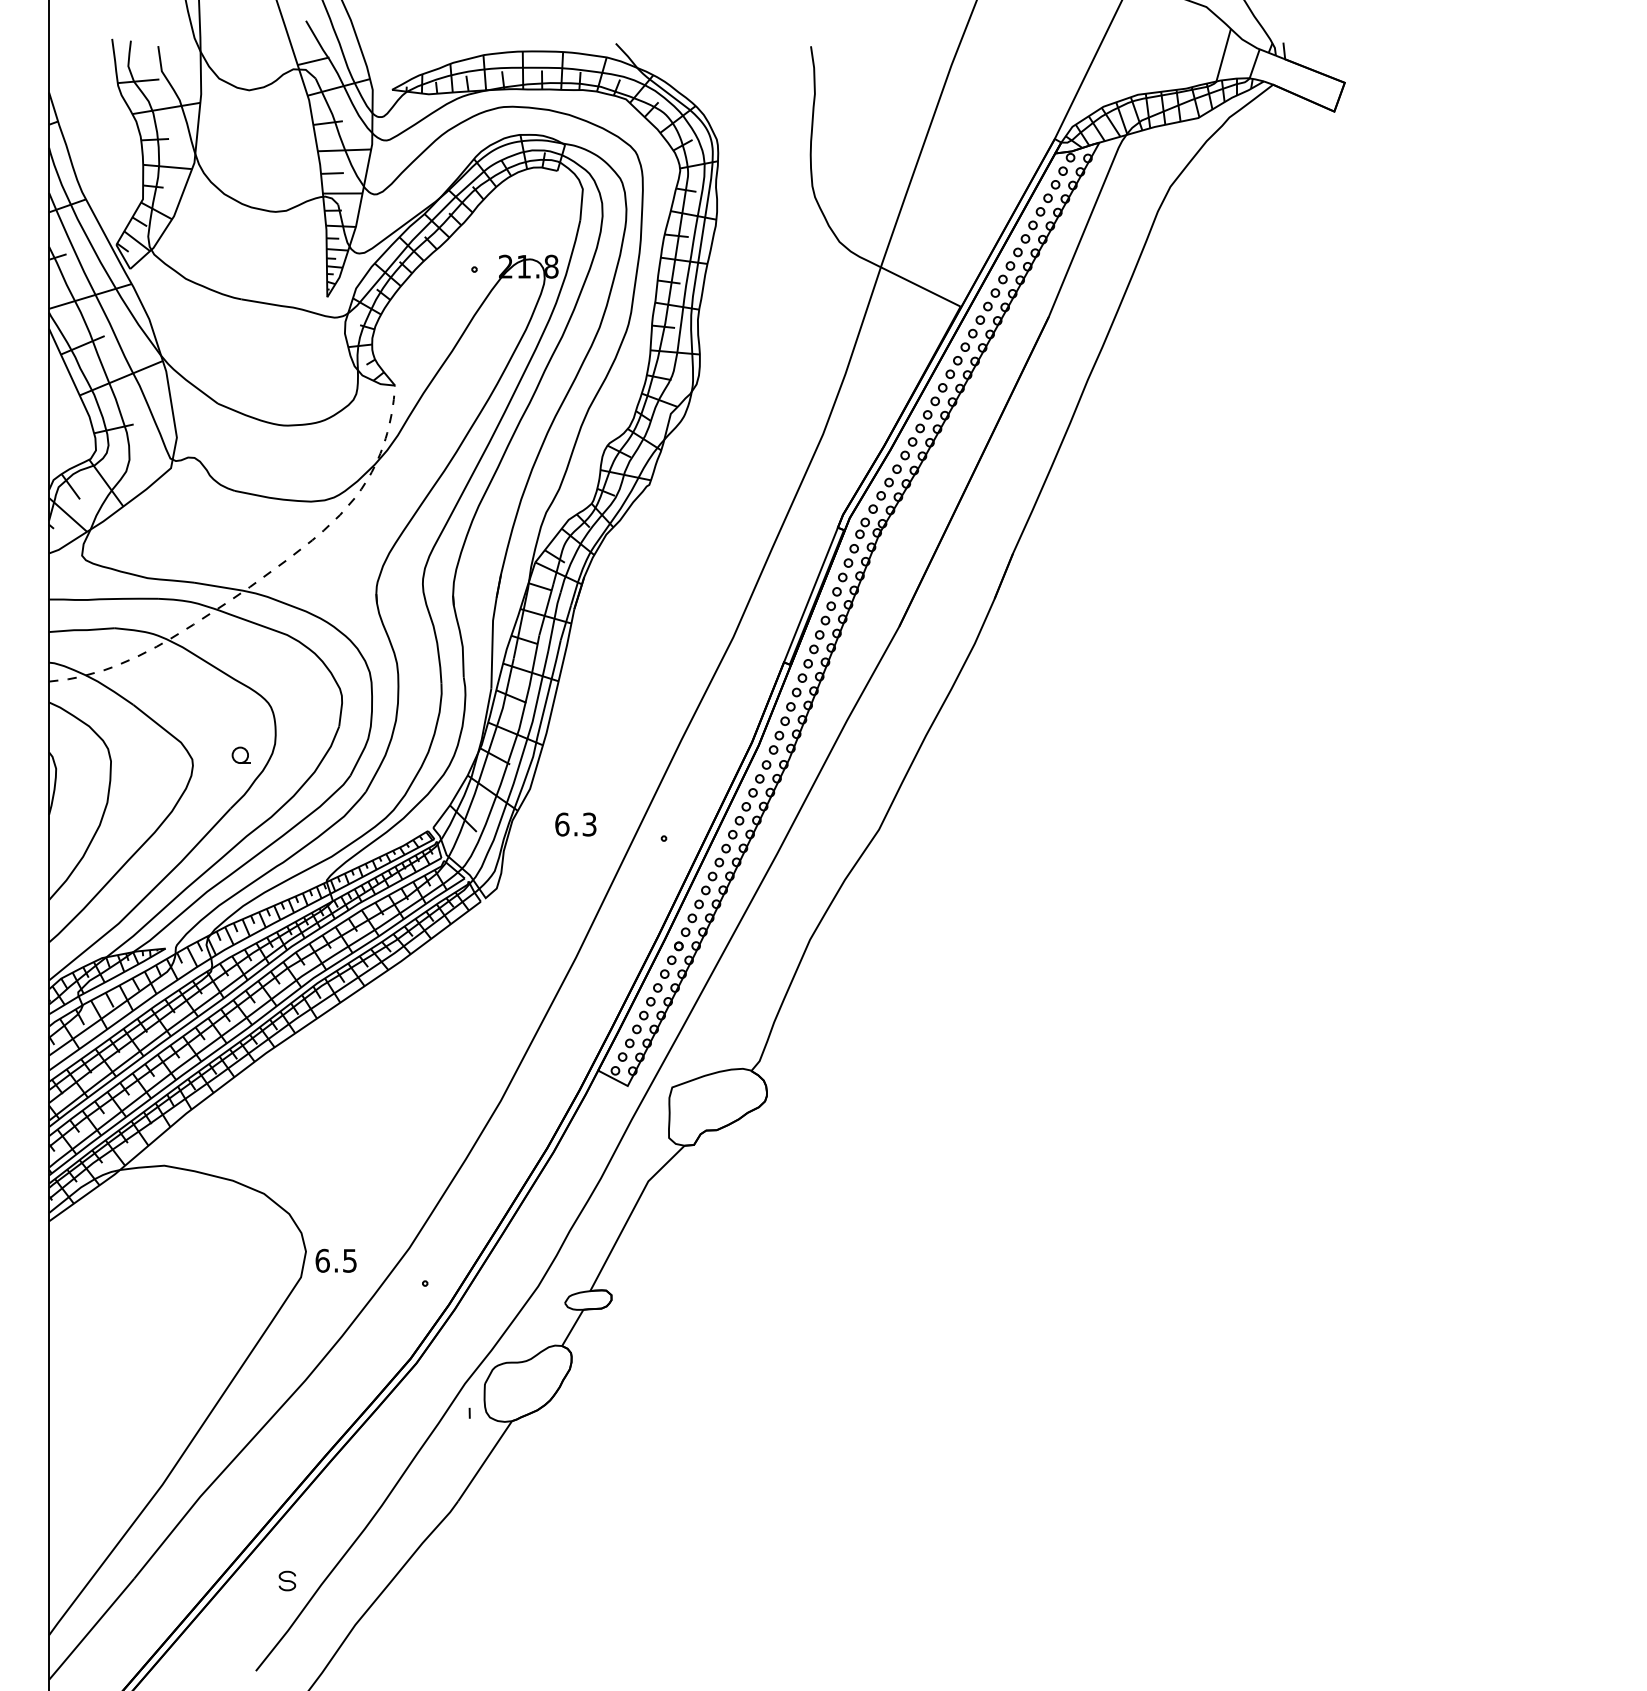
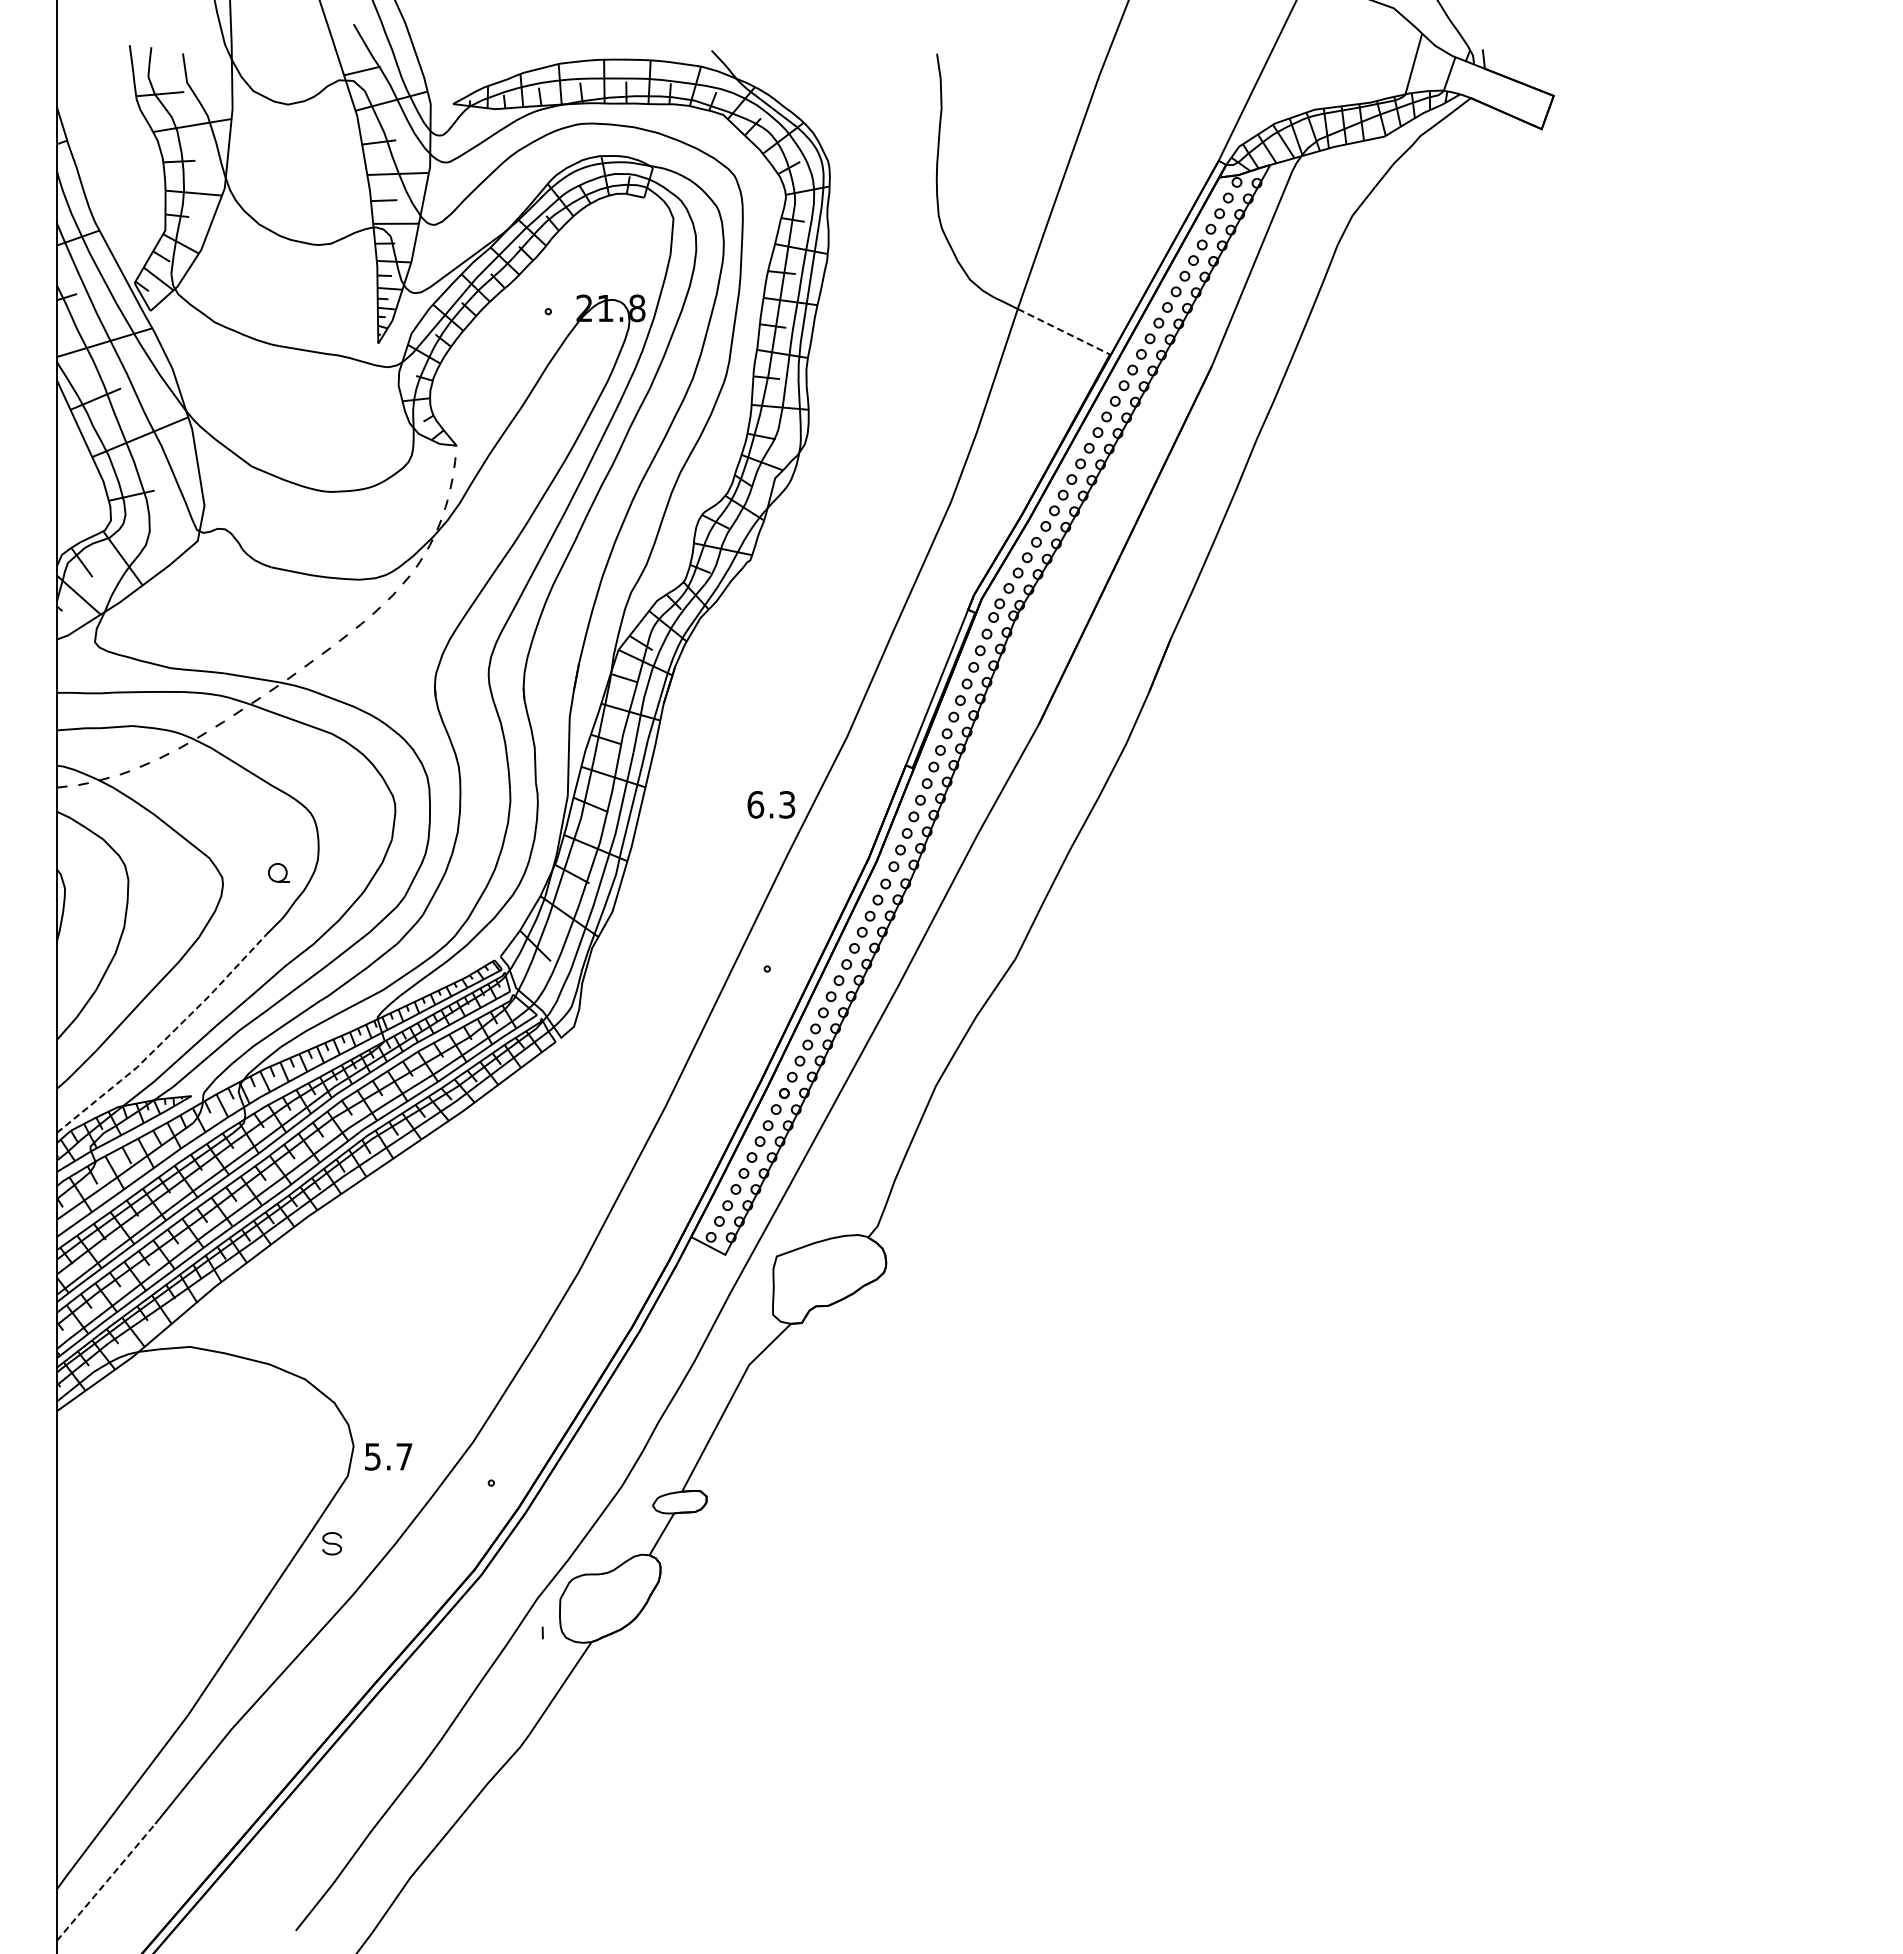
line: (921, 286) -> (1064, 331), solid -> dashed
text: (575, 824) -> (771, 804), moved
line: (144, 897) -> (167, 1037), solid -> dashed
text: (336, 1260) -> (388, 1456), 6.5 -> 5.7
part: (286, 1580) -> (331, 1543), moved
line: (91, 1629) -> (105, 1882), solid -> dashed

